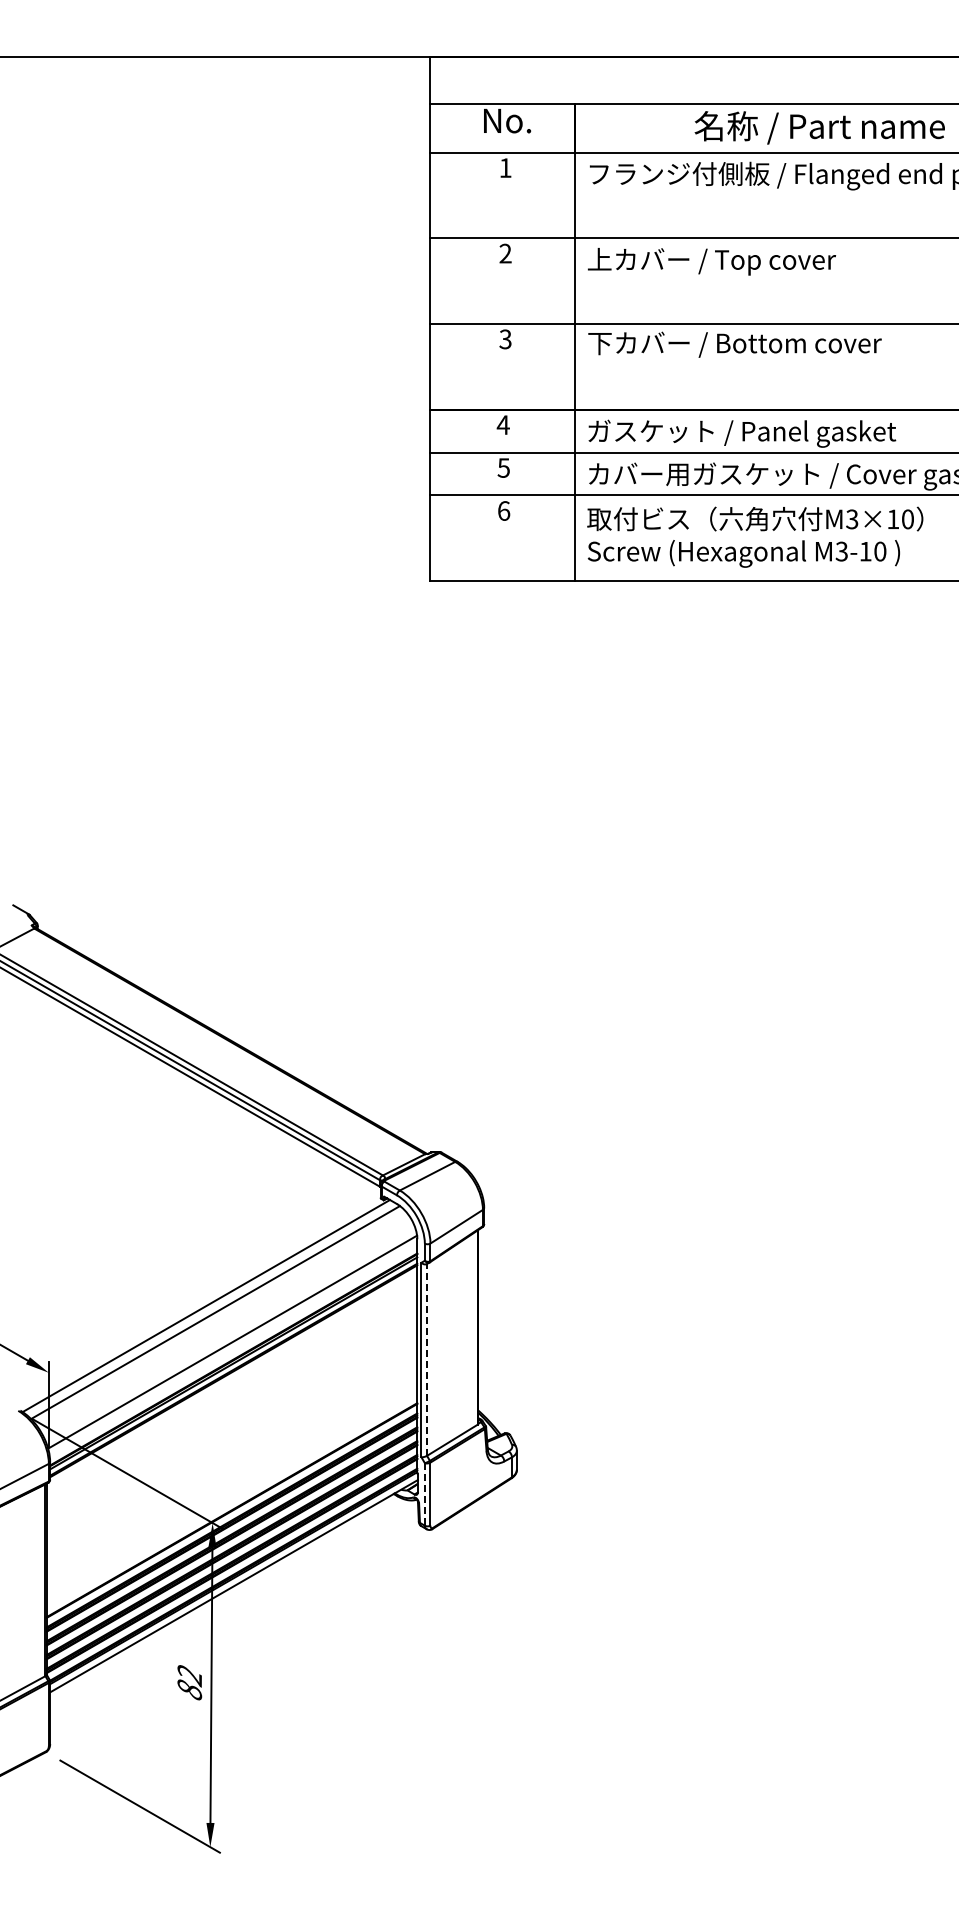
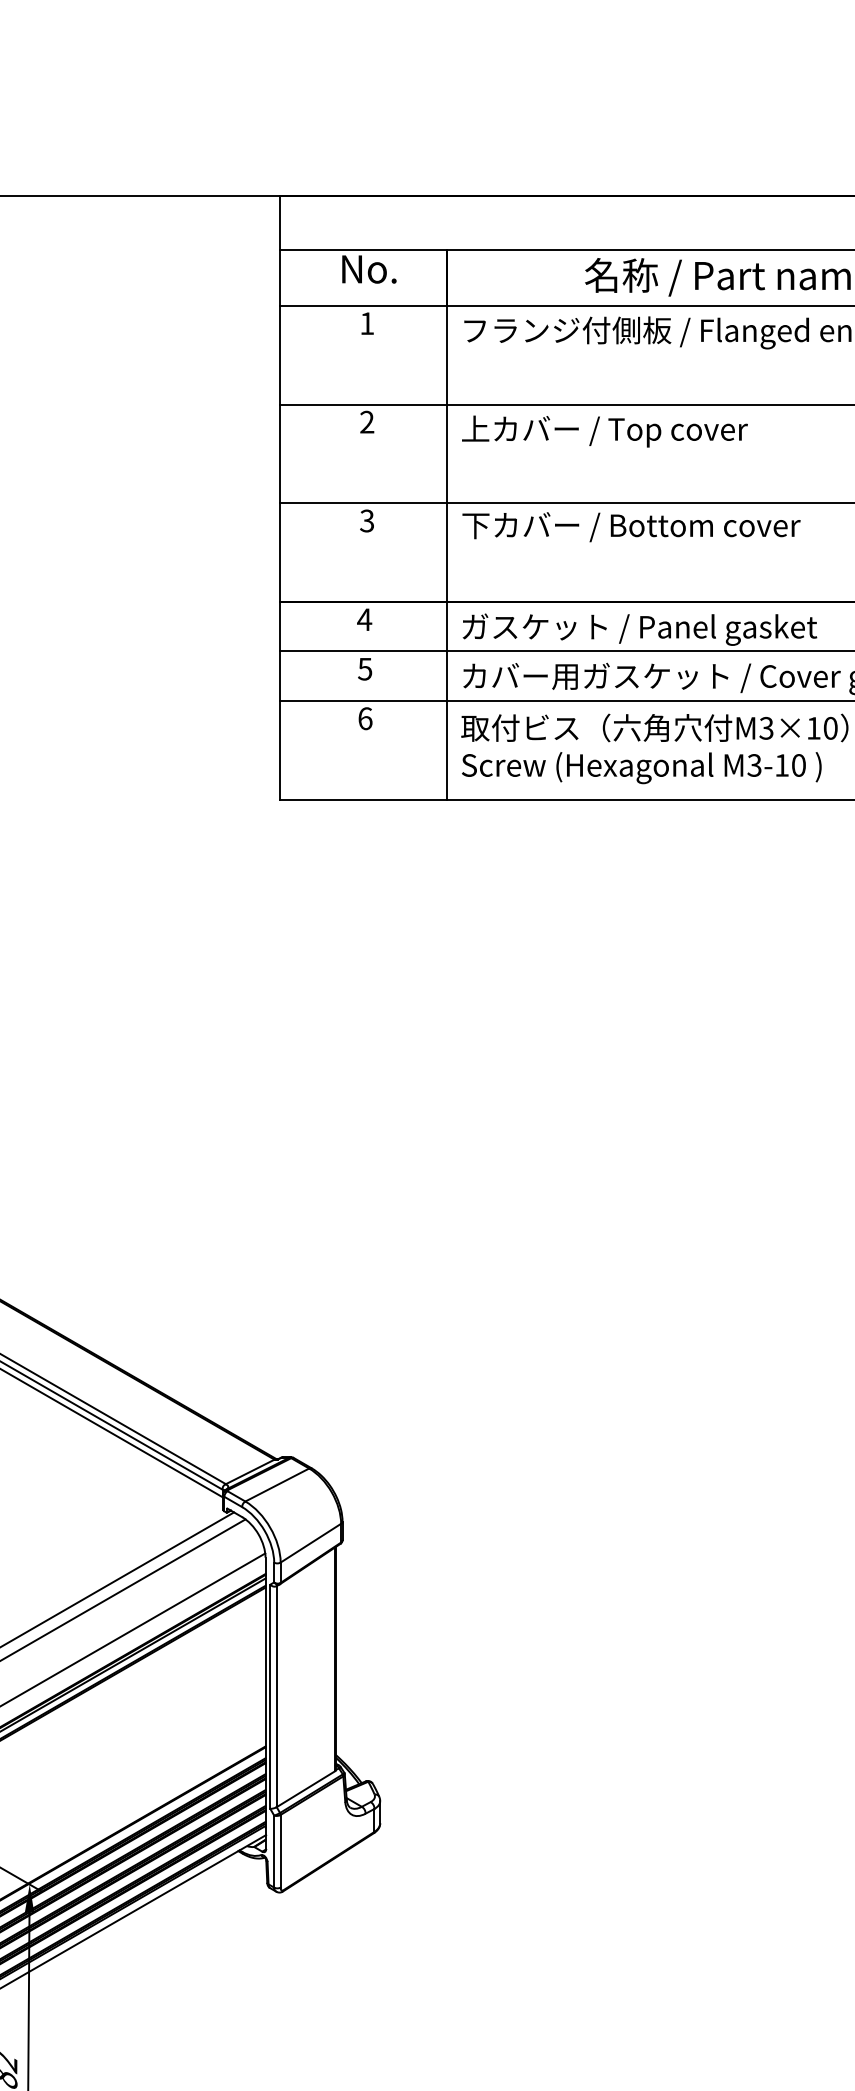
line: (427, 1359) -> (277, 1696), dashed -> solid
line: (424, 1494) -> (273, 1851), dashed -> solid

